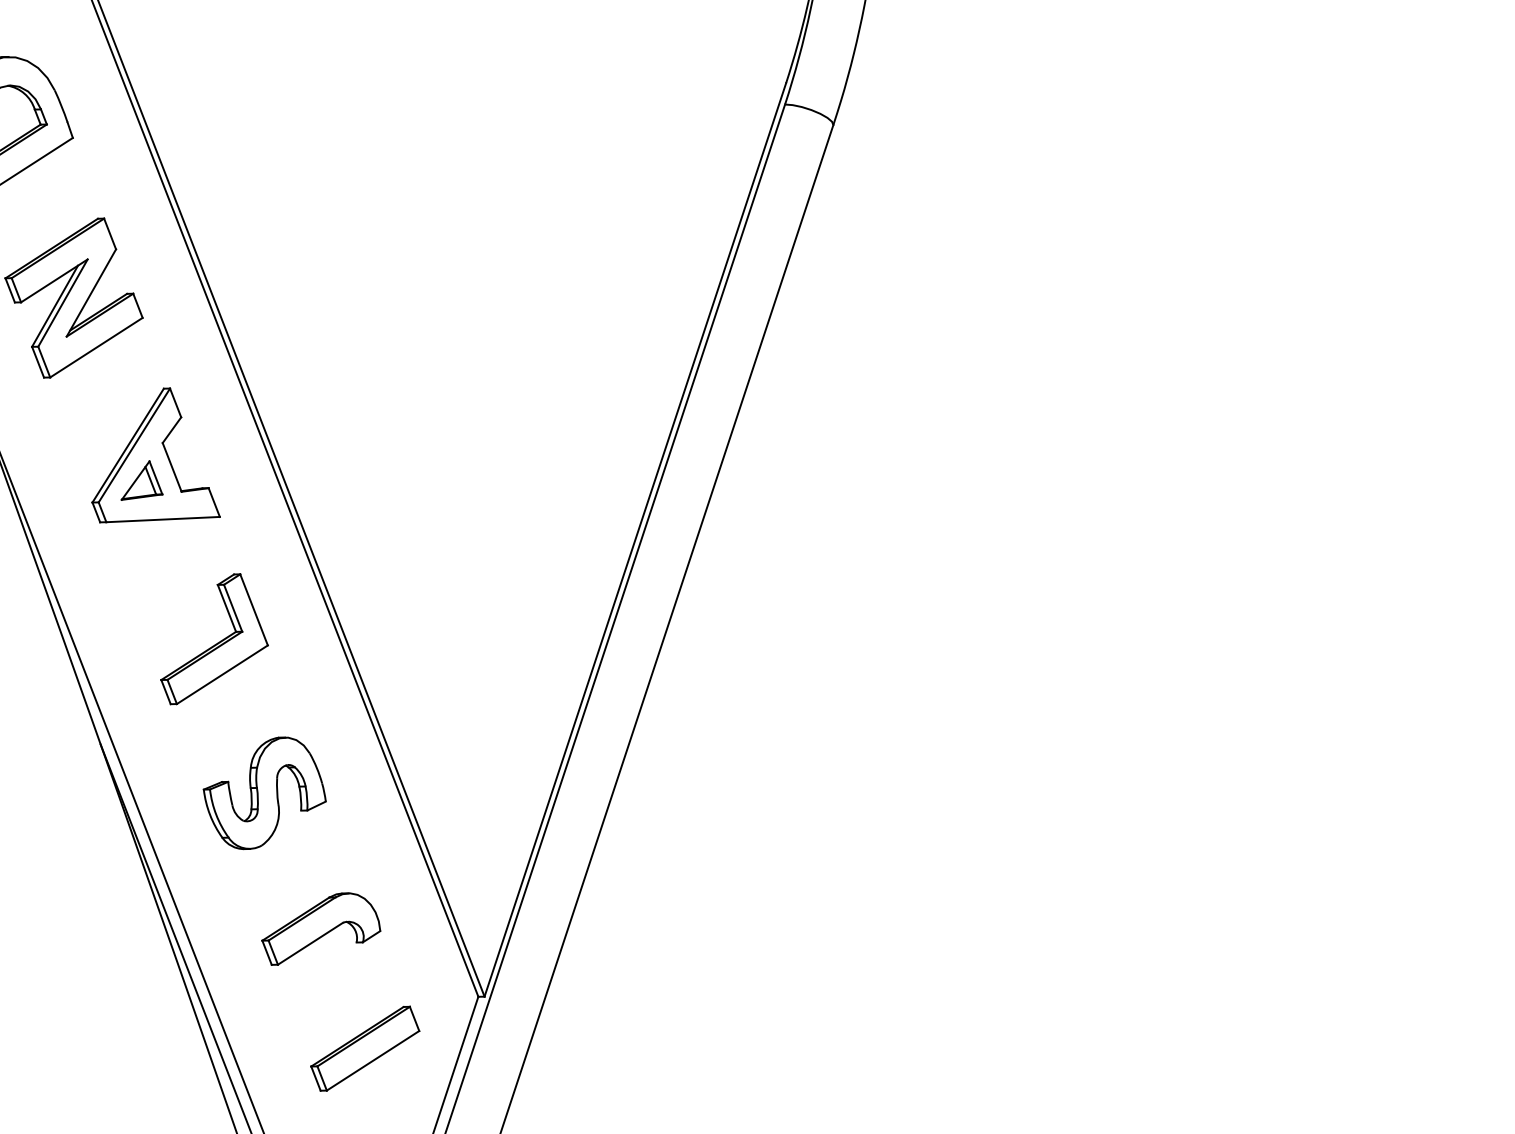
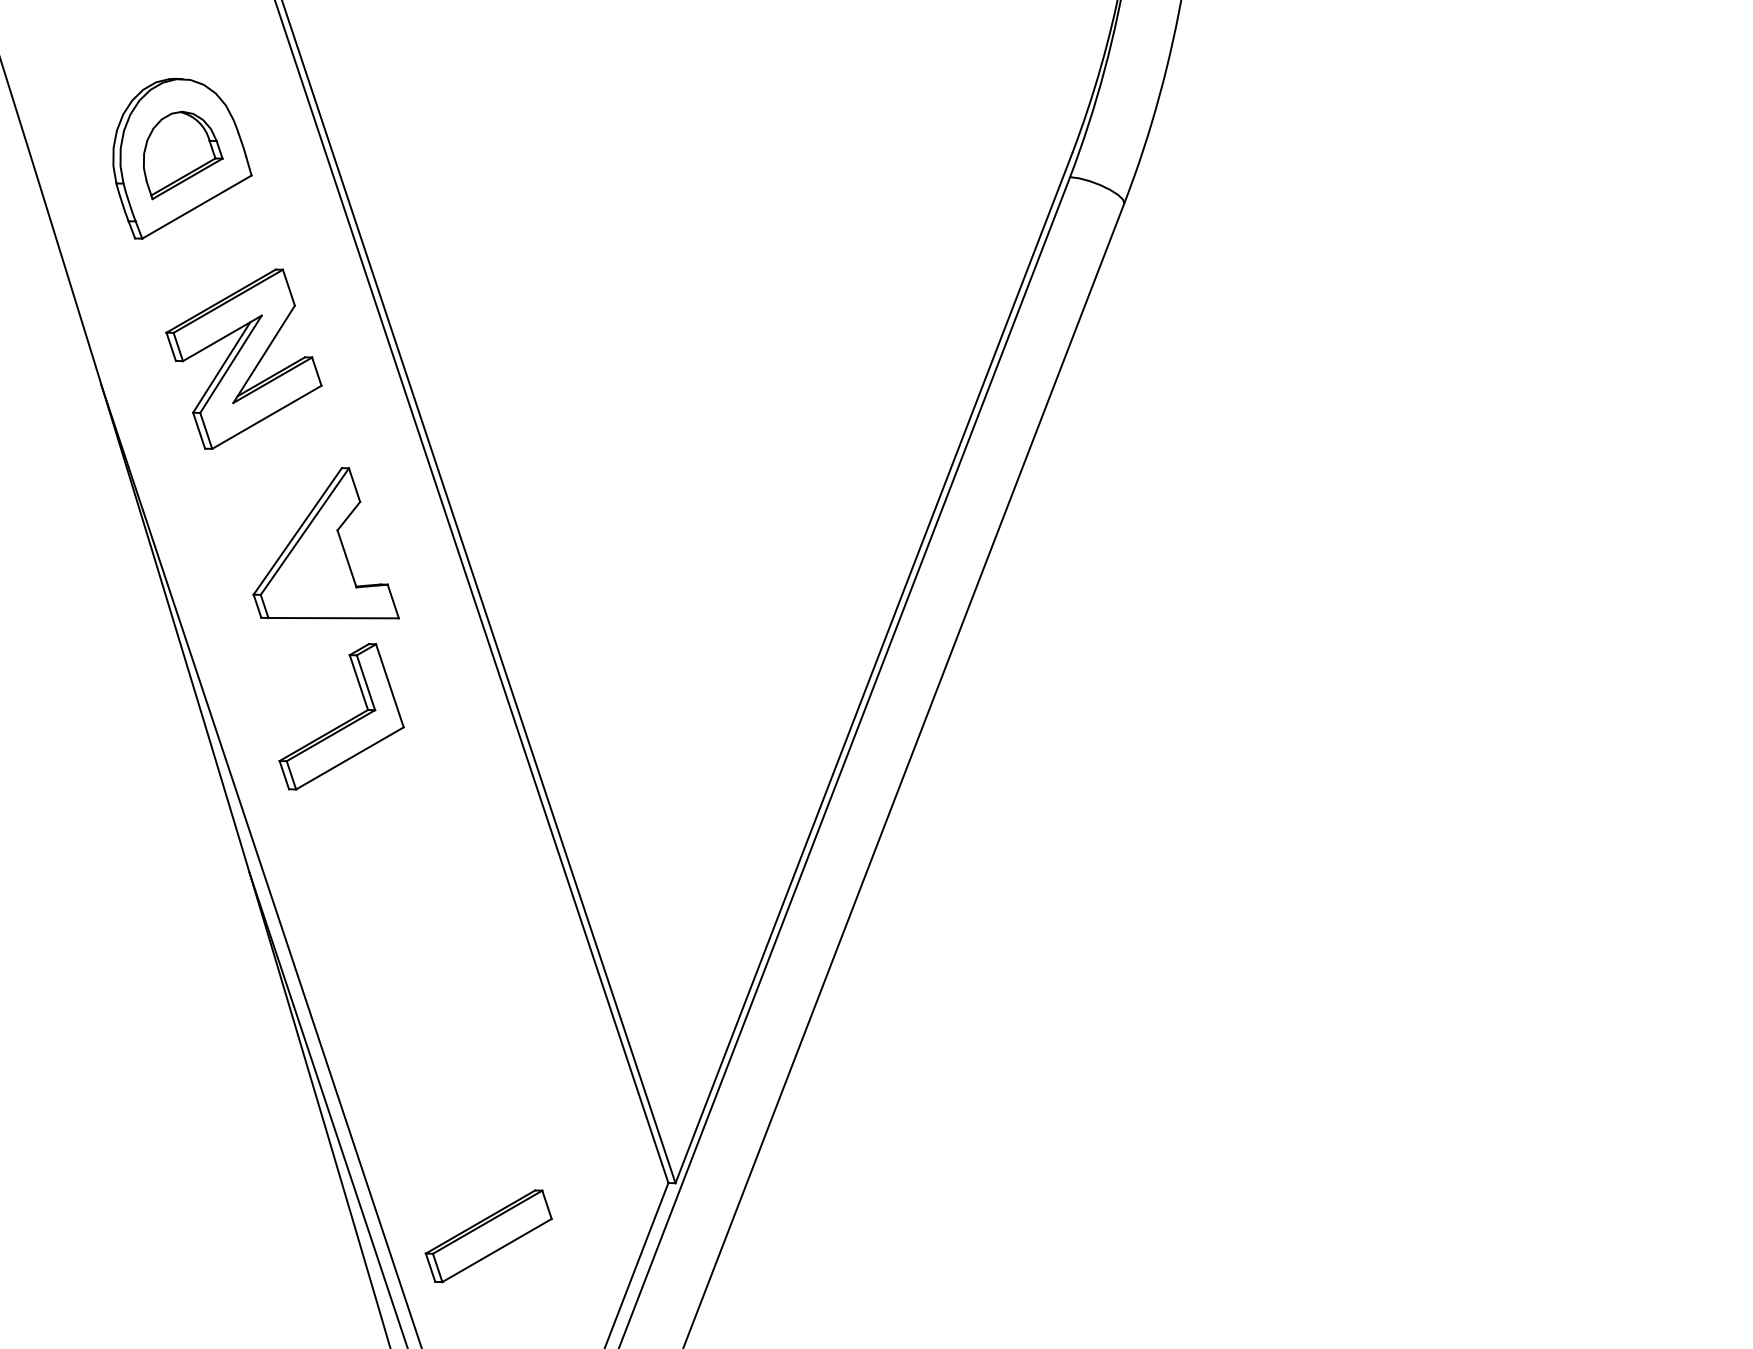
part: (140, 479) -> (310, 571), removed
part: (216, 642) -> (345, 721), moved
part: (264, 793) -> (434, 937), removed
part: (320, 929) -> (491, 1096), removed
part: (365, 1048) -> (488, 1236), moved

